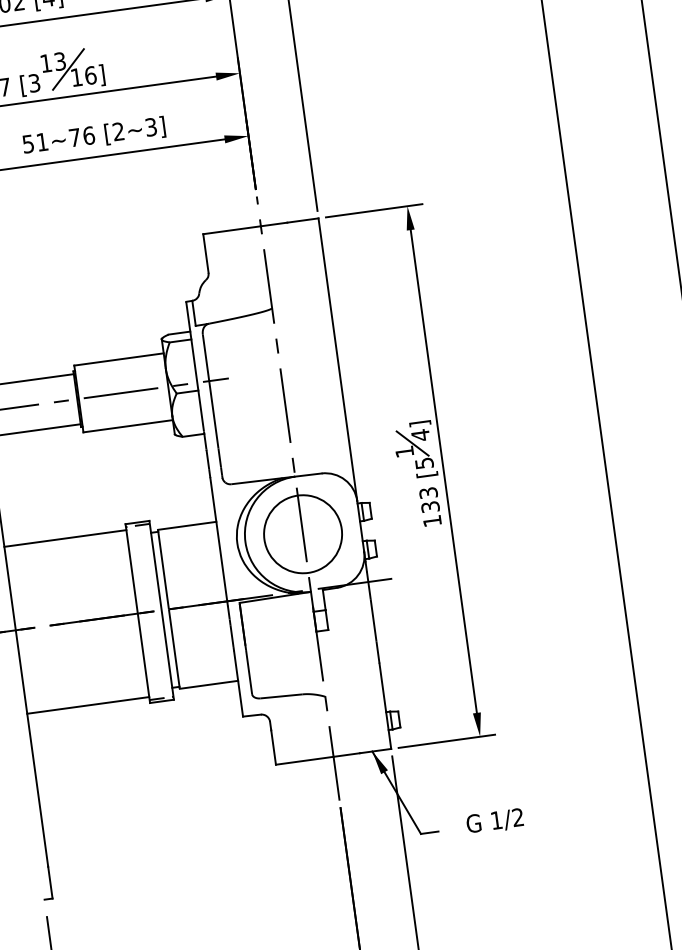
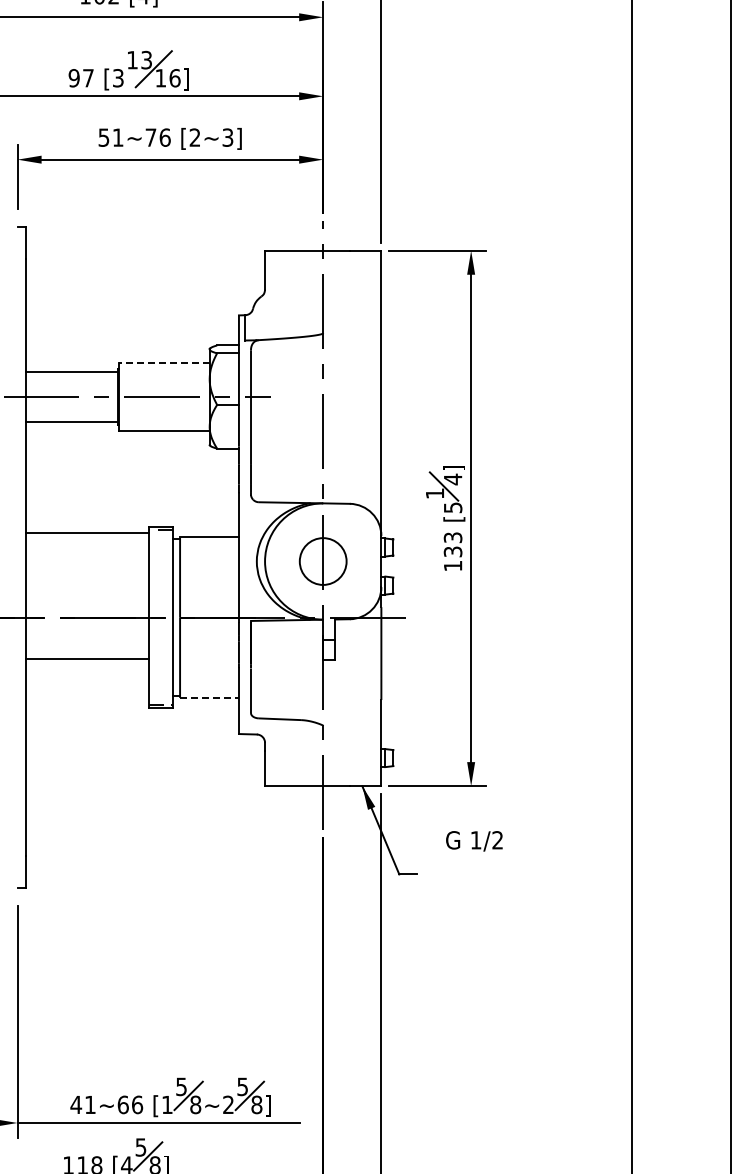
line: (118, 359) -> (164, 363), solid -> dashed
circle: (303, 534) -> (323, 561), size x0.6
line: (209, 684) -> (210, 697), solid -> dashed
line: (87, 705) -> (86, 658), moved
text: (495, 821) -> (474, 841), moved

